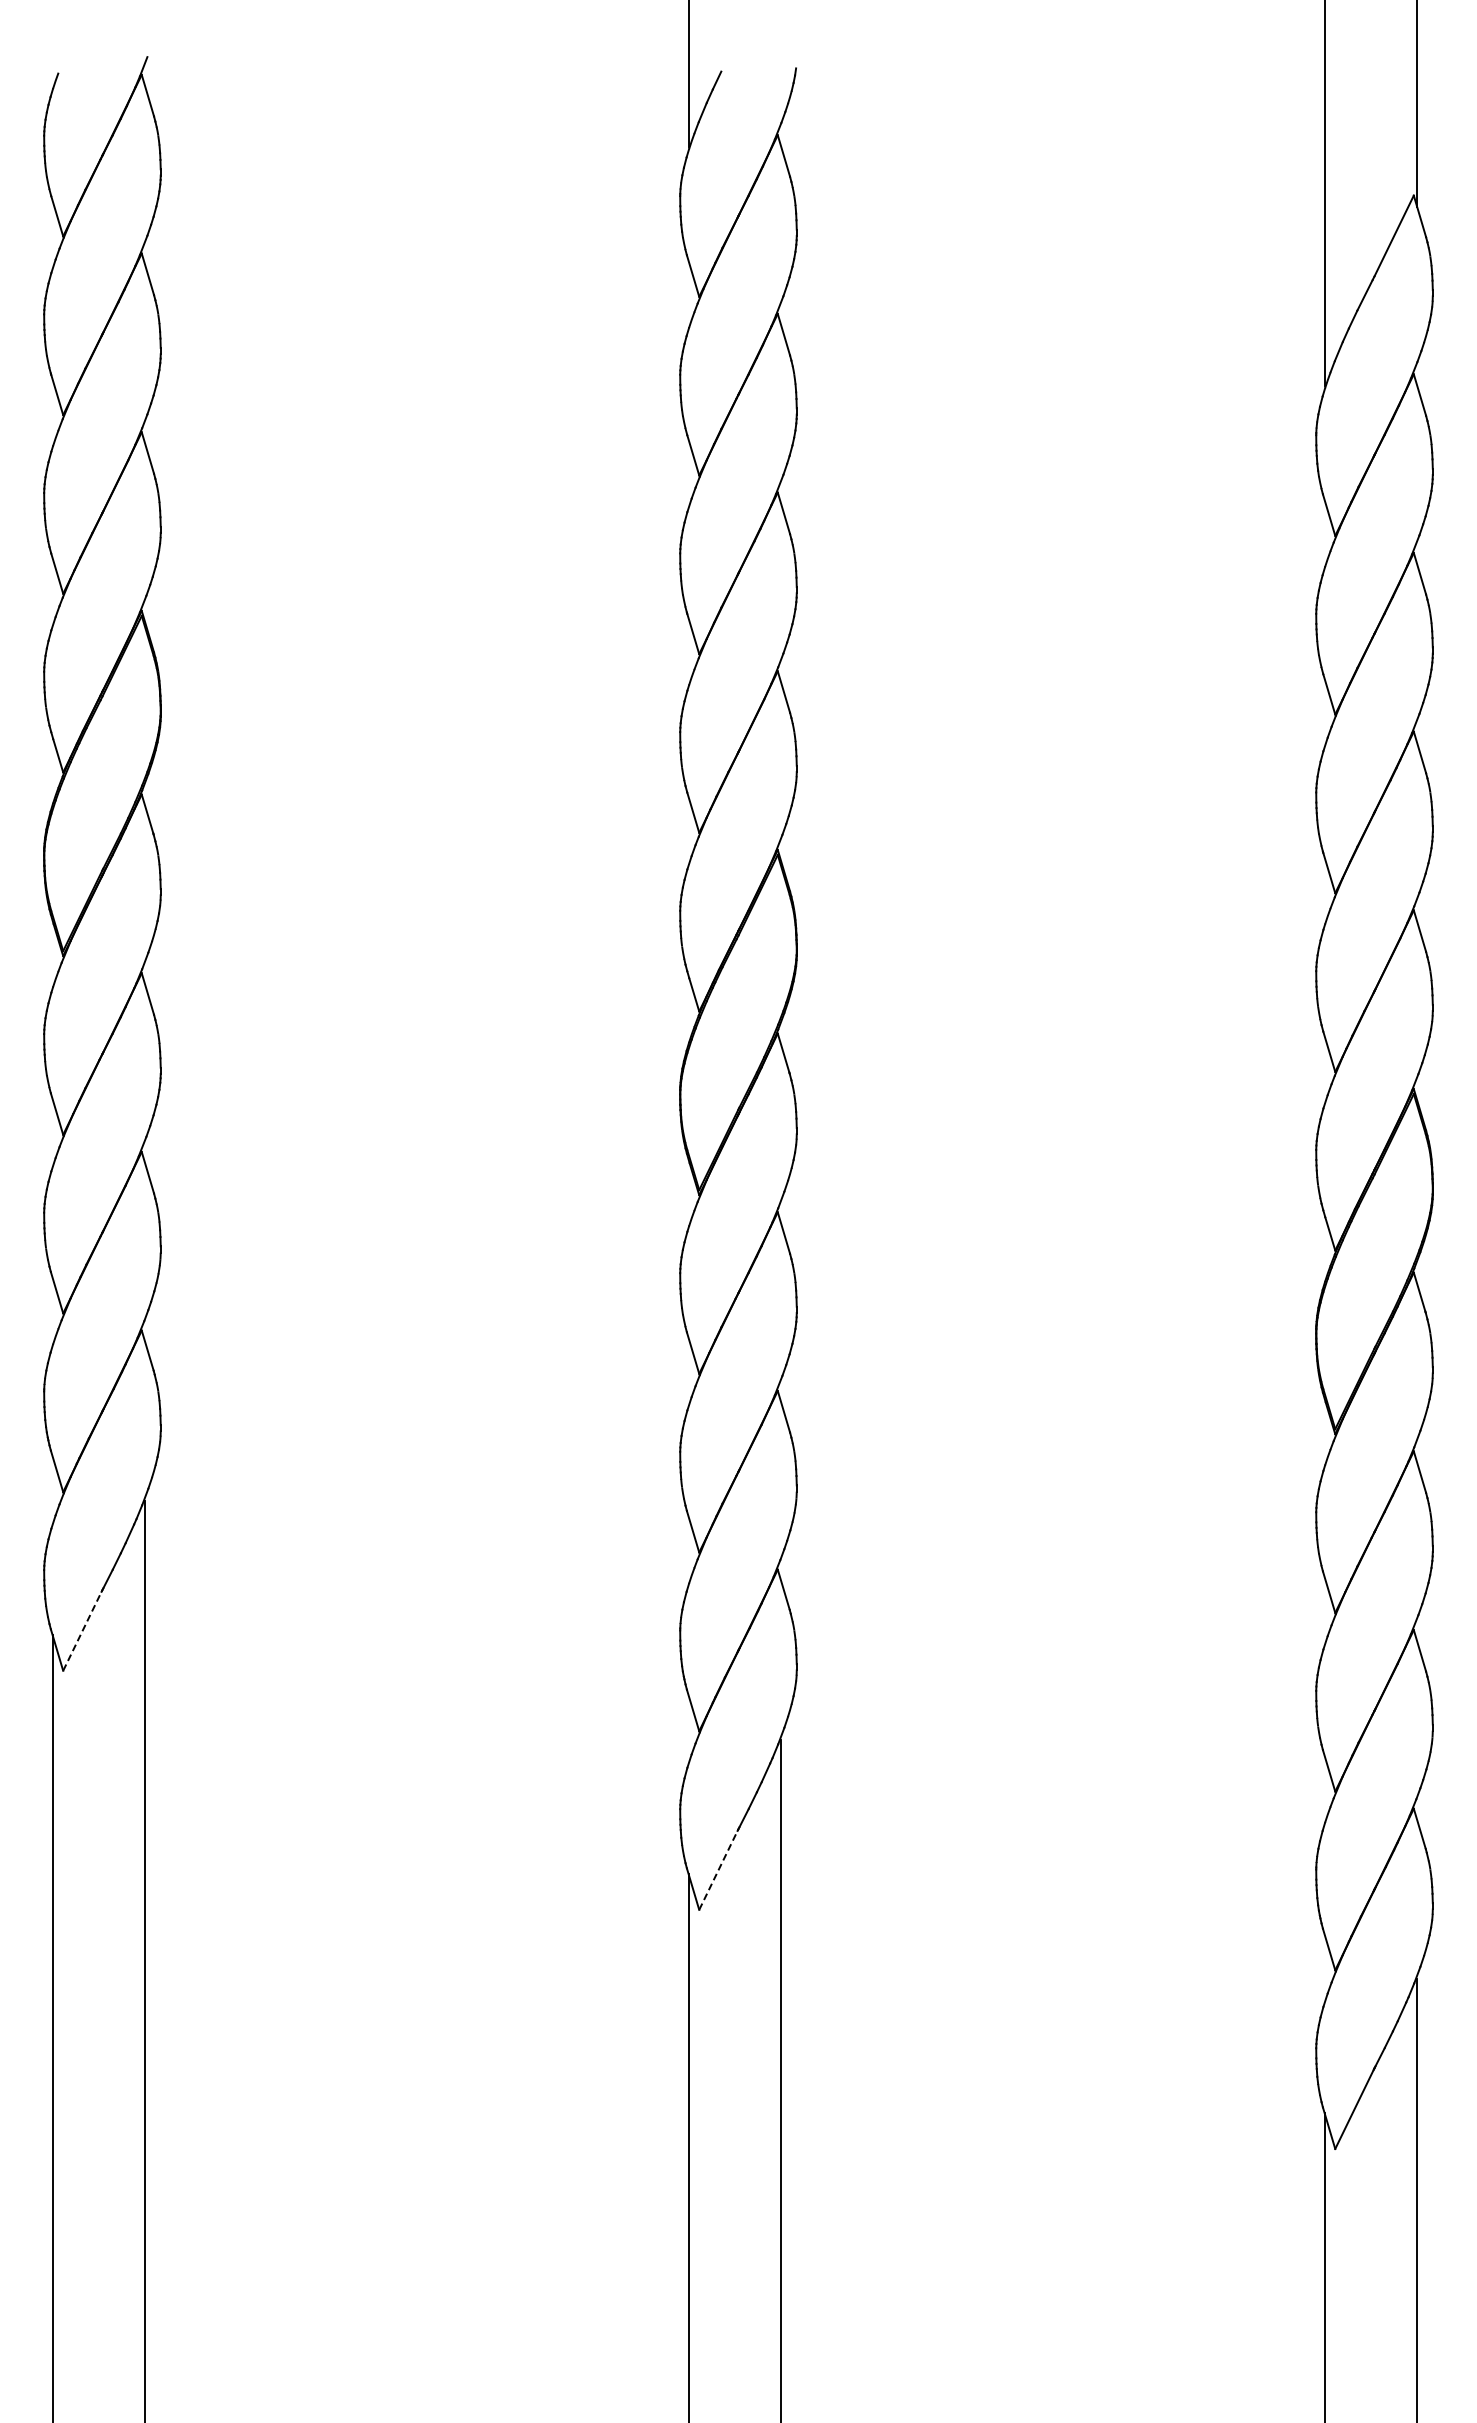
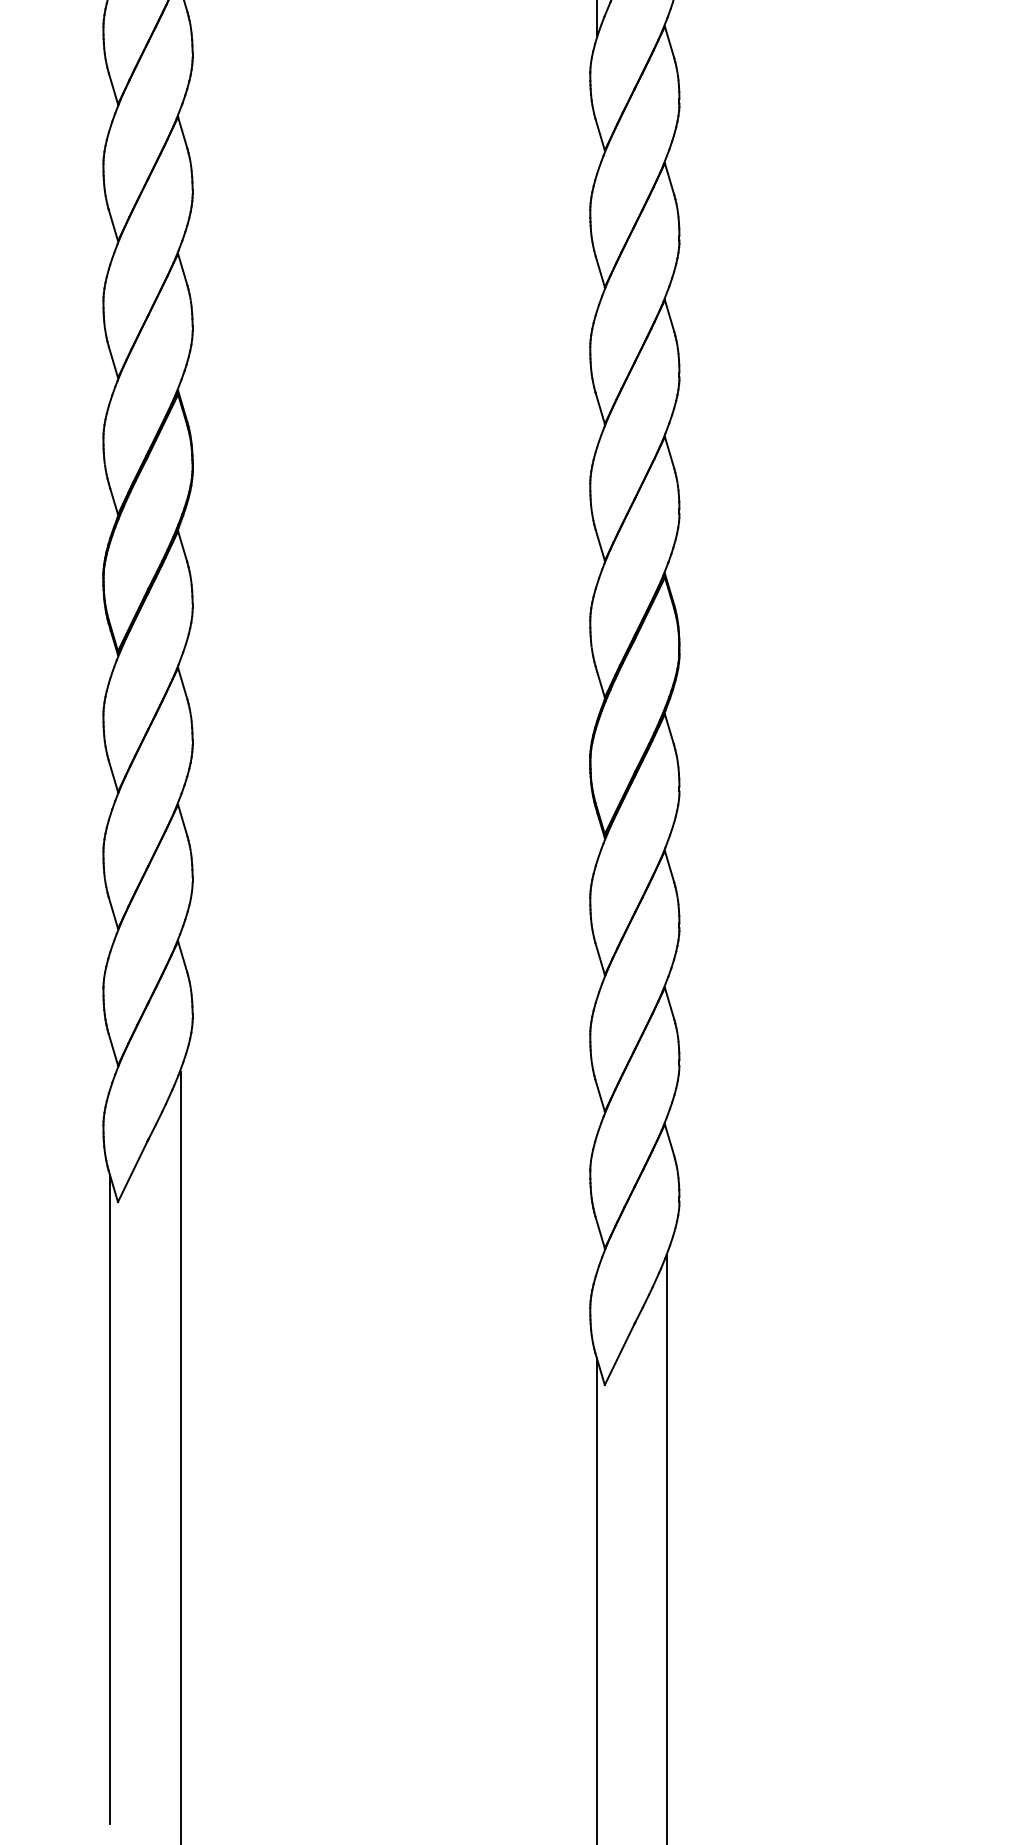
line: (82, 1630) -> (132, 1171), dashed -> solid
line: (718, 1869) -> (619, 1354), dashed -> solid

